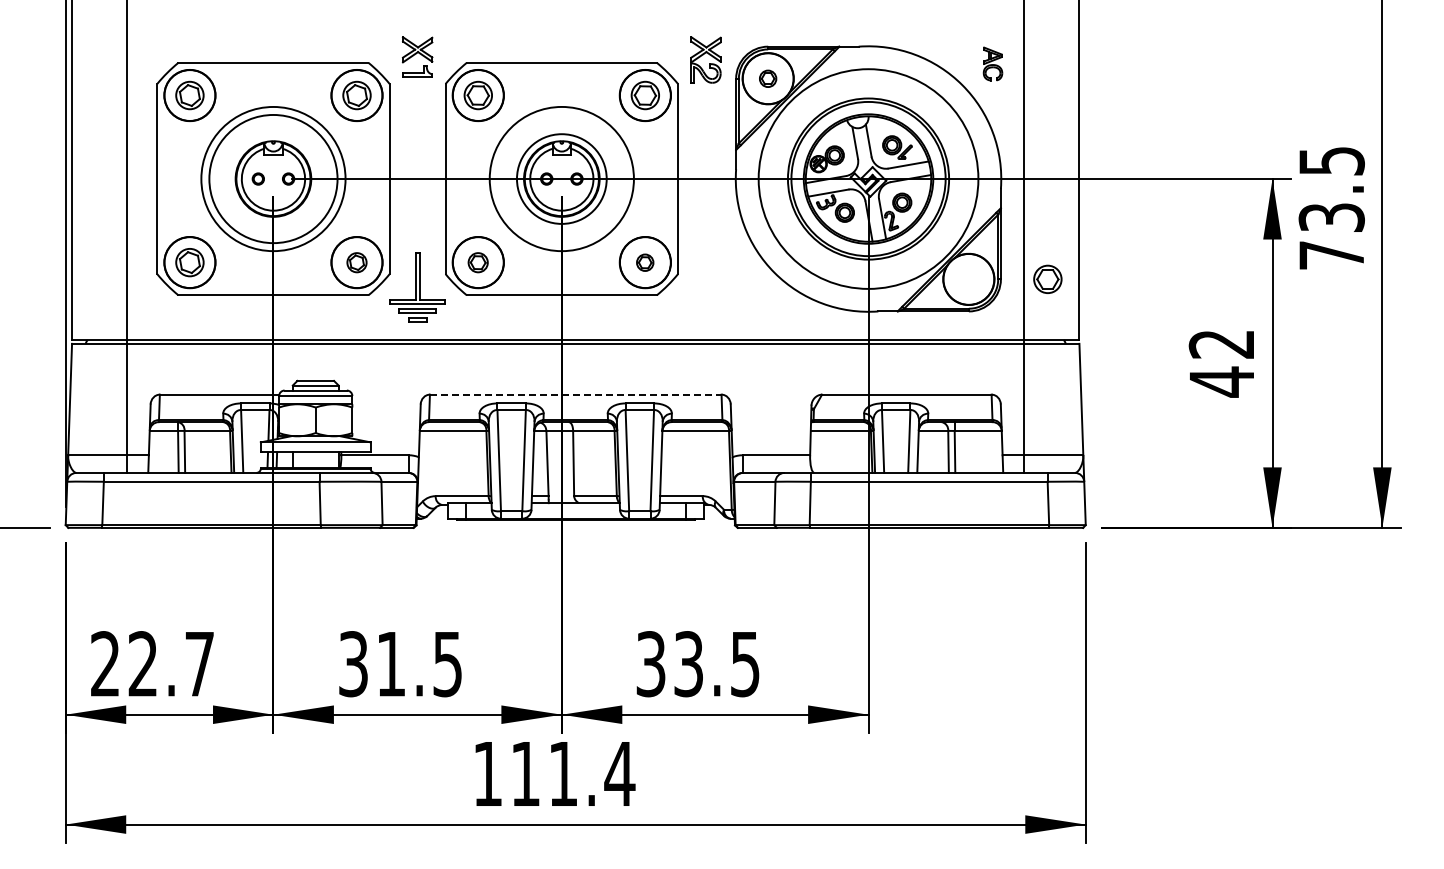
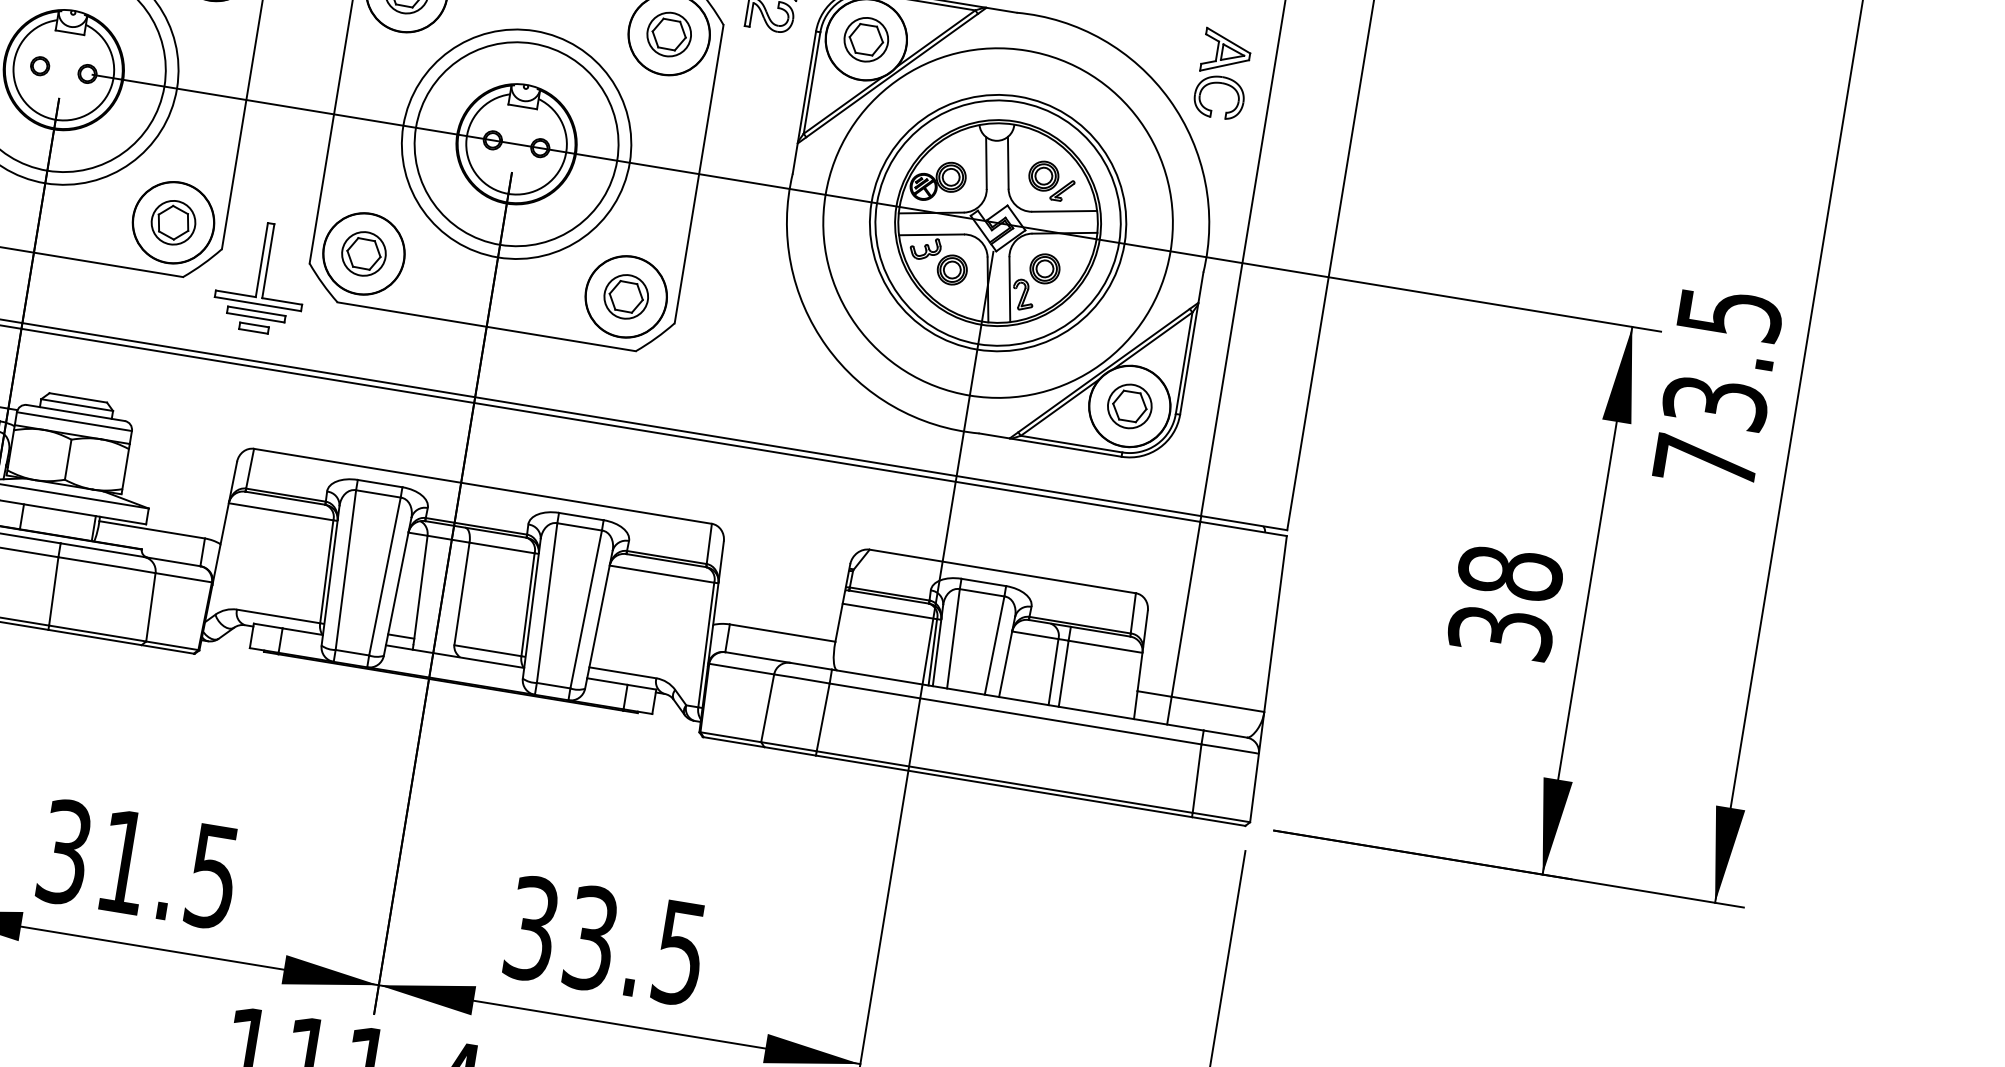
part: (992, 63) -> (1222, 73), size x1.67
part: (767, 78) -> (865, 39), size x1.67
circle: (561, 178) -> (516, 143), size x1.43
part: (356, 262) -> (172, 222), size x1.43
part: (477, 262) -> (362, 253), size x1.43
part: (644, 262) -> (624, 296), size x1.67
part: (1047, 278) -> (1129, 404), moved
text: (1221, 363) -> (1504, 603), 42 -> 38
line: (575, 394) -> (482, 485), dashed -> solid

